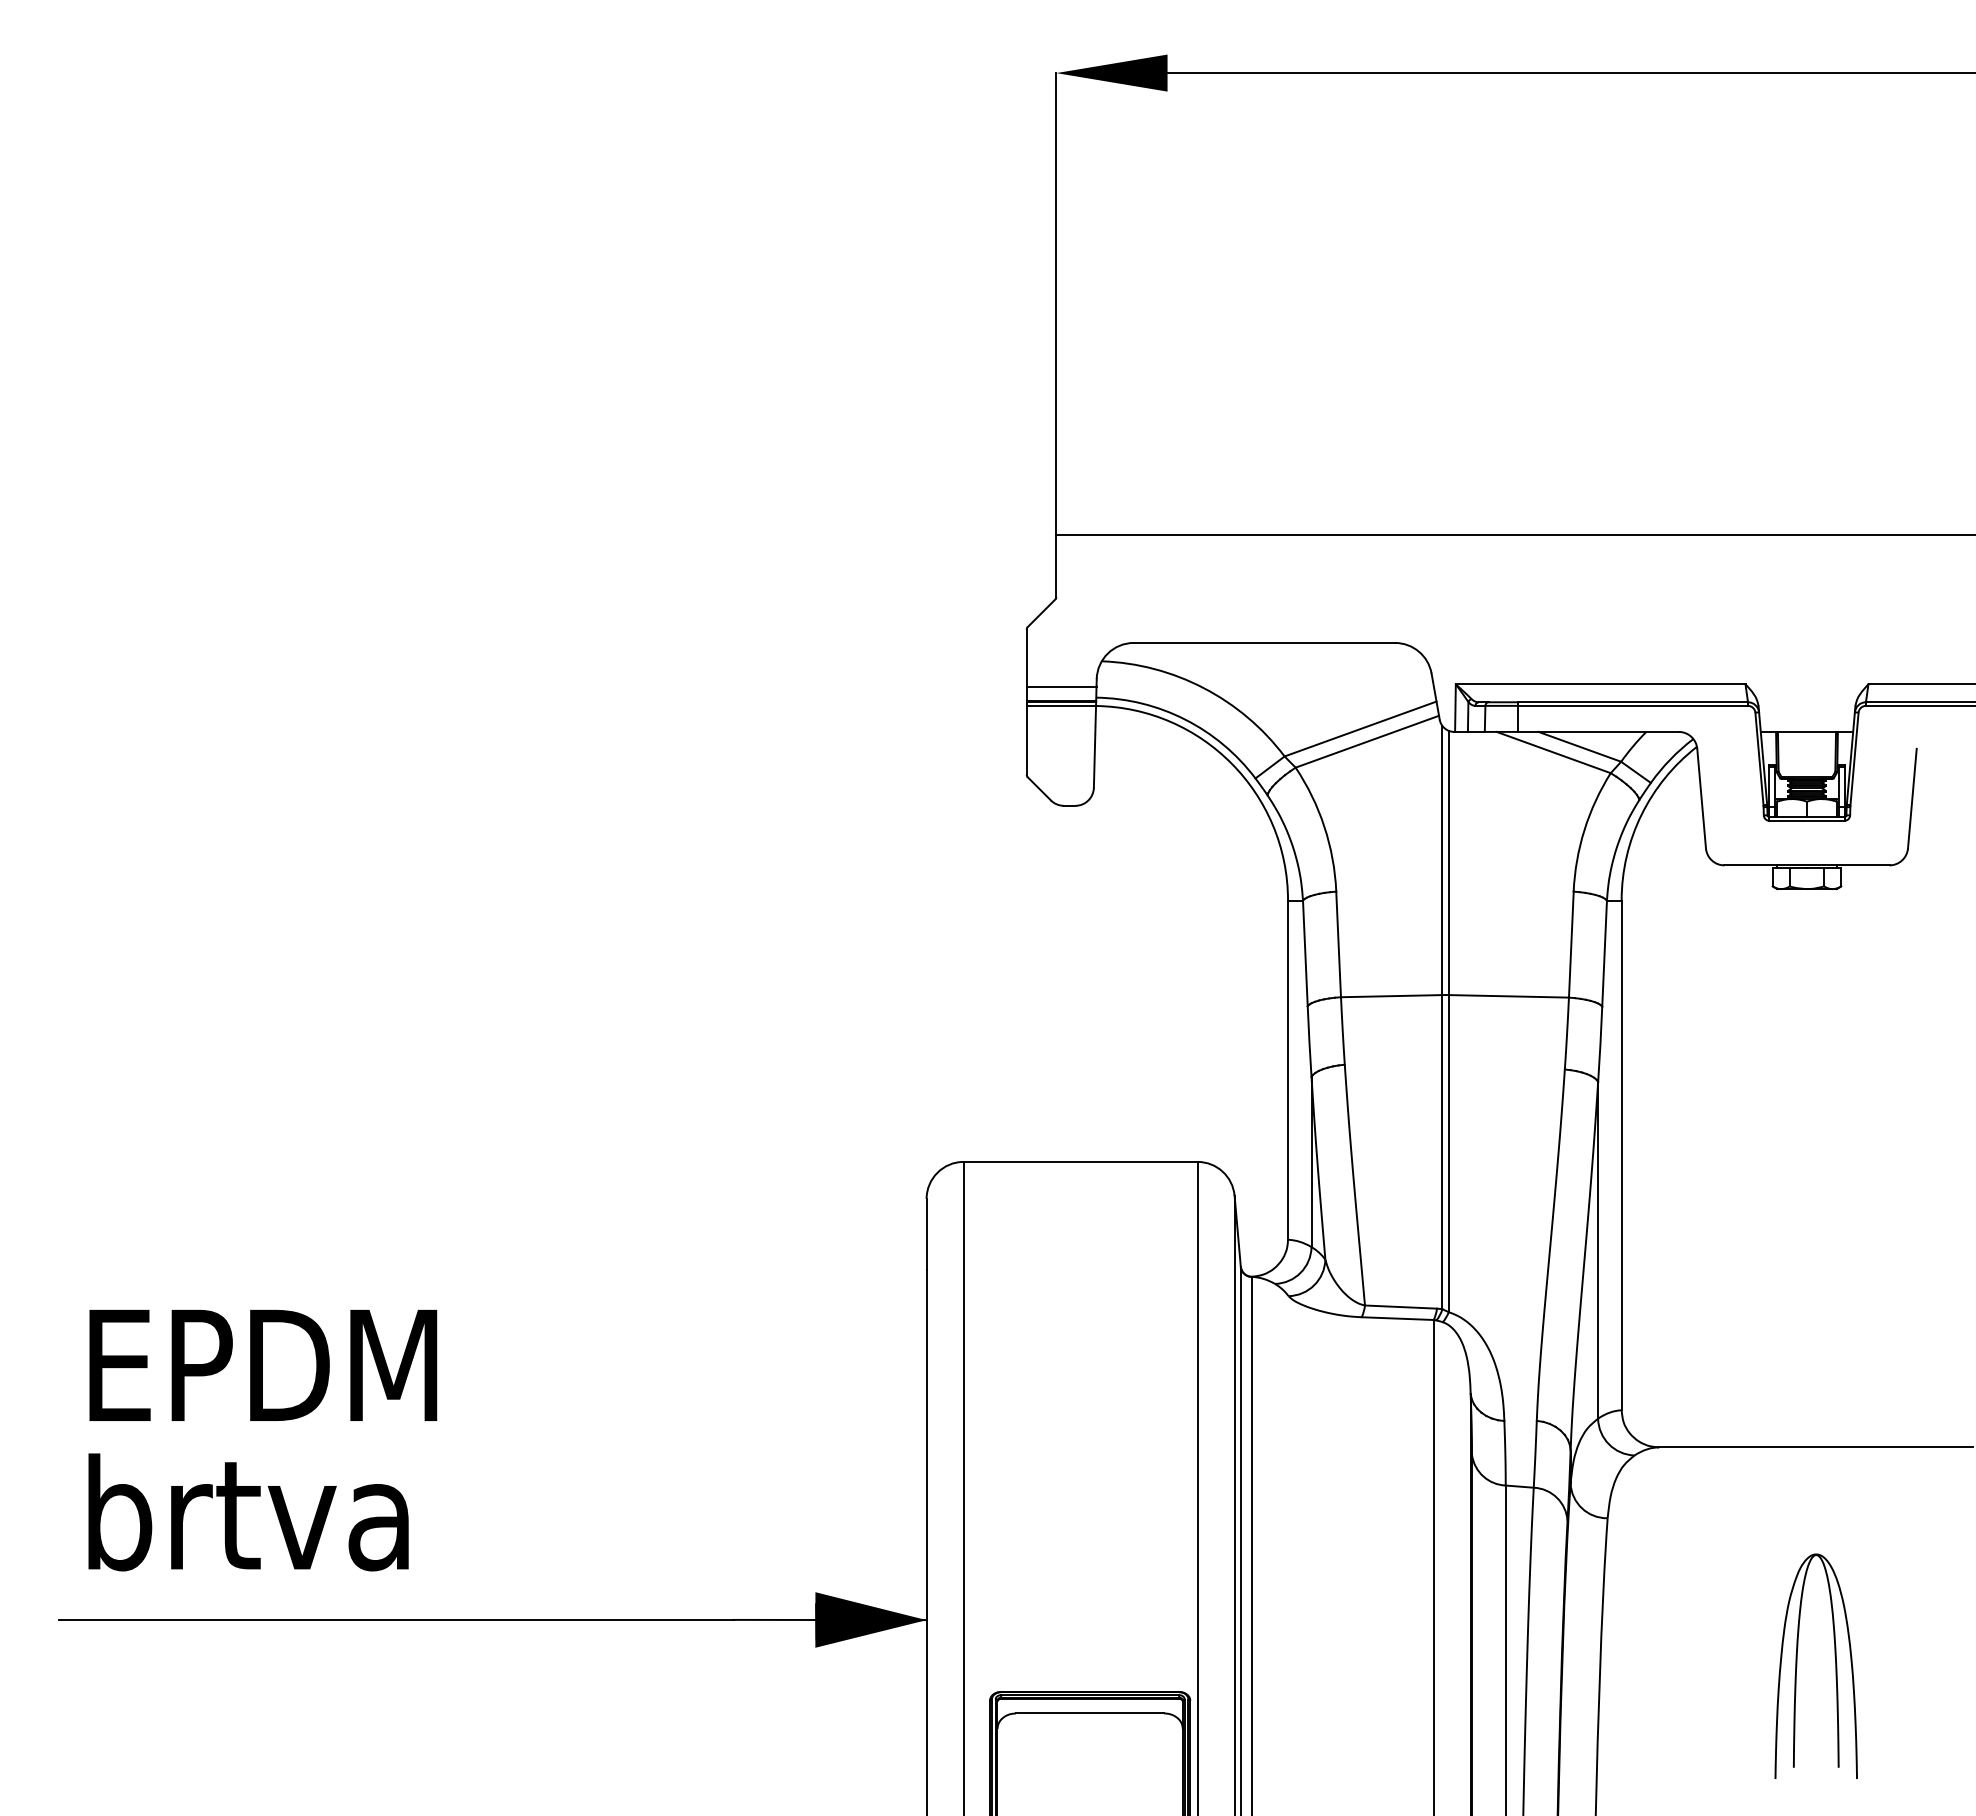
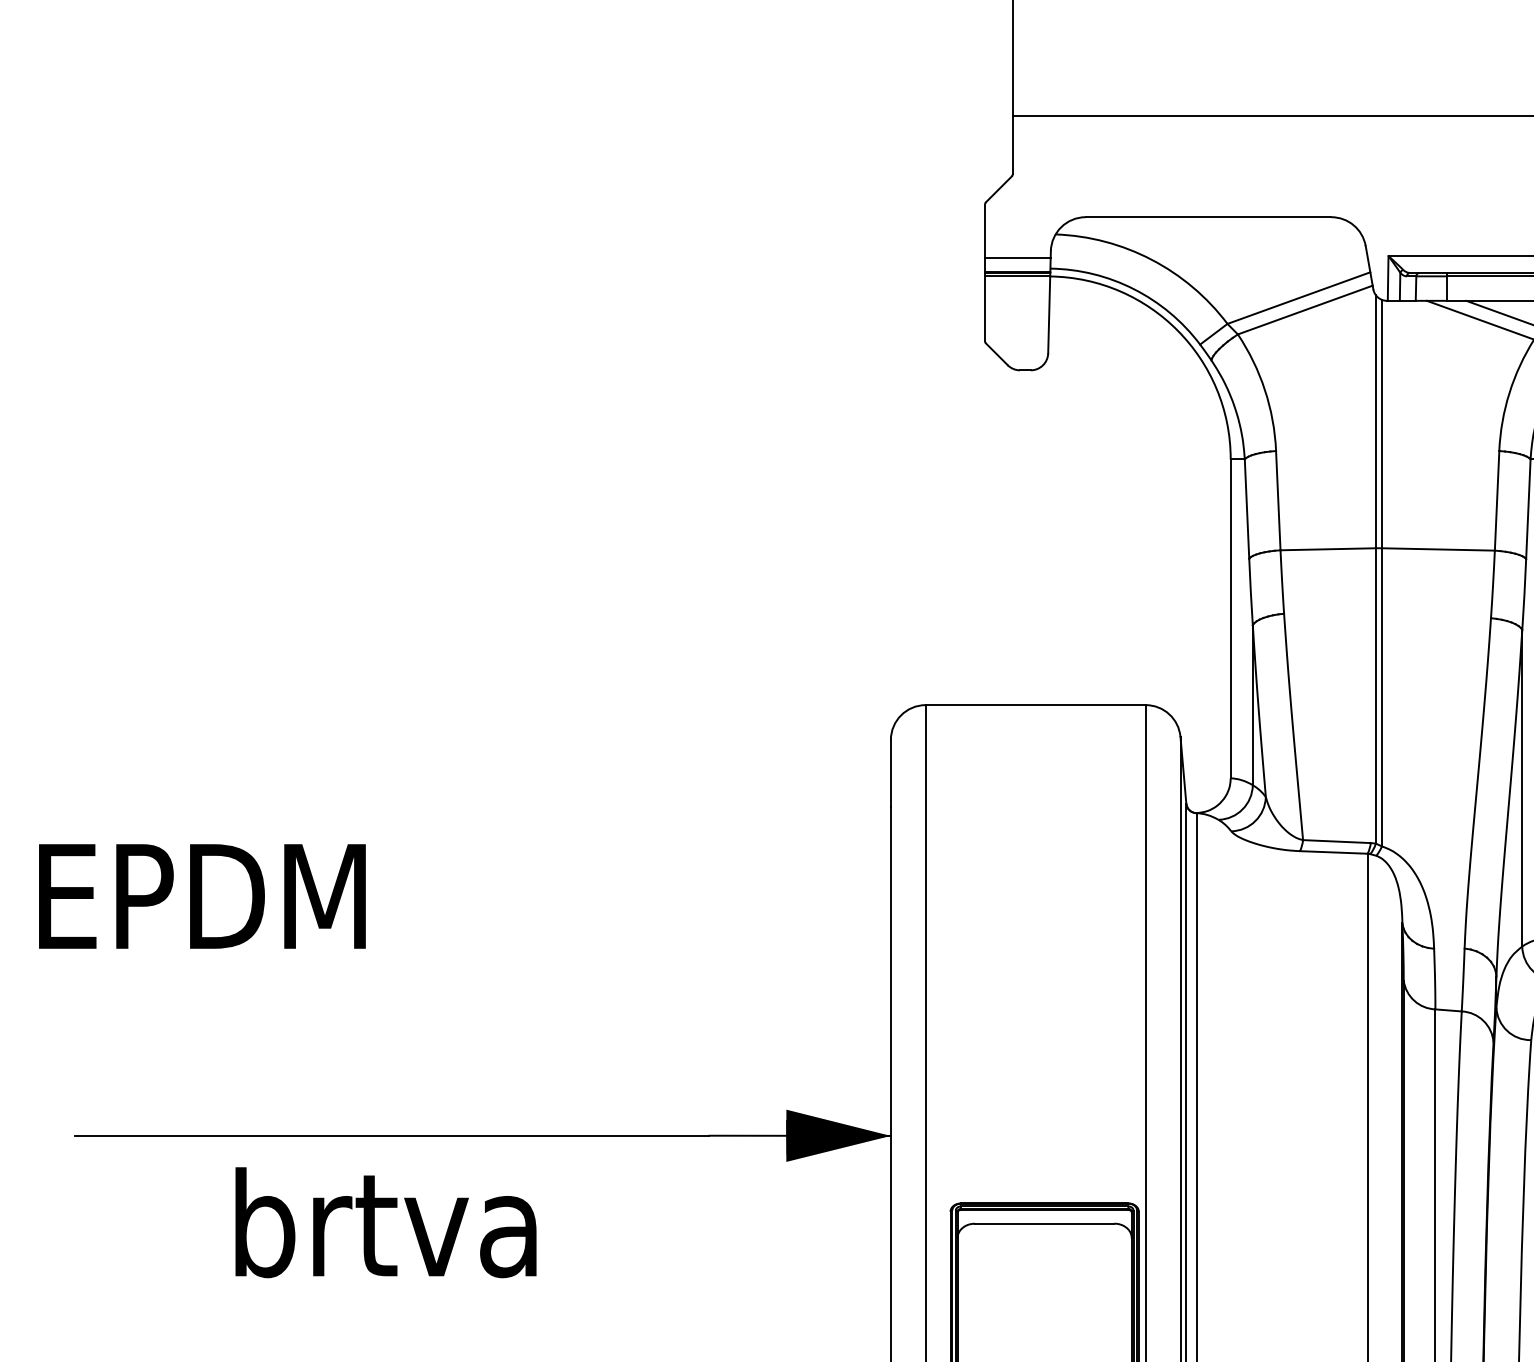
text: (263, 1364) -> (202, 895), moved
text: (248, 1512) -> (385, 1222), moved

